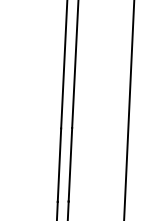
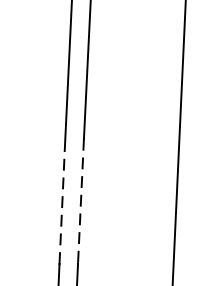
line: (70, 164) -> (81, 200), solid -> dashed
line: (59, 165) -> (62, 202), solid -> dashed

